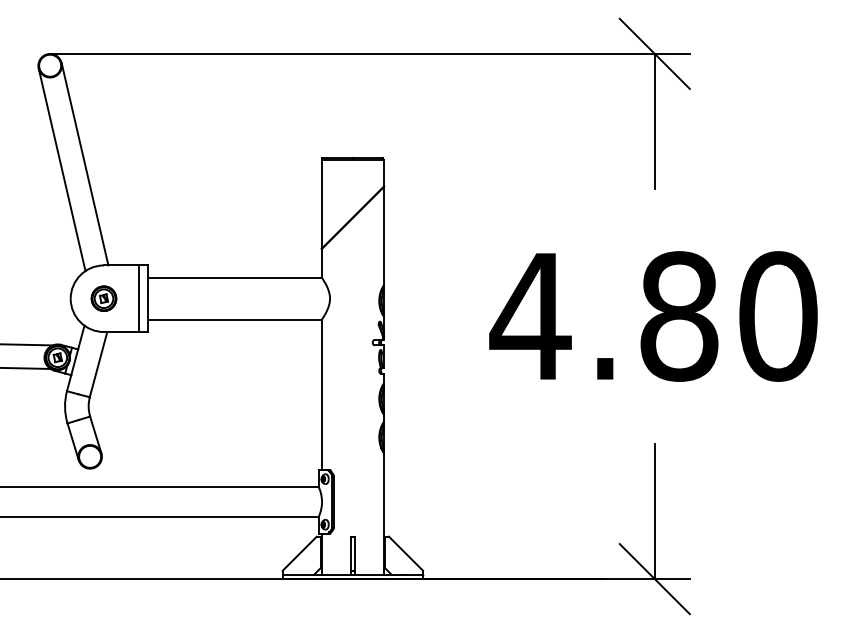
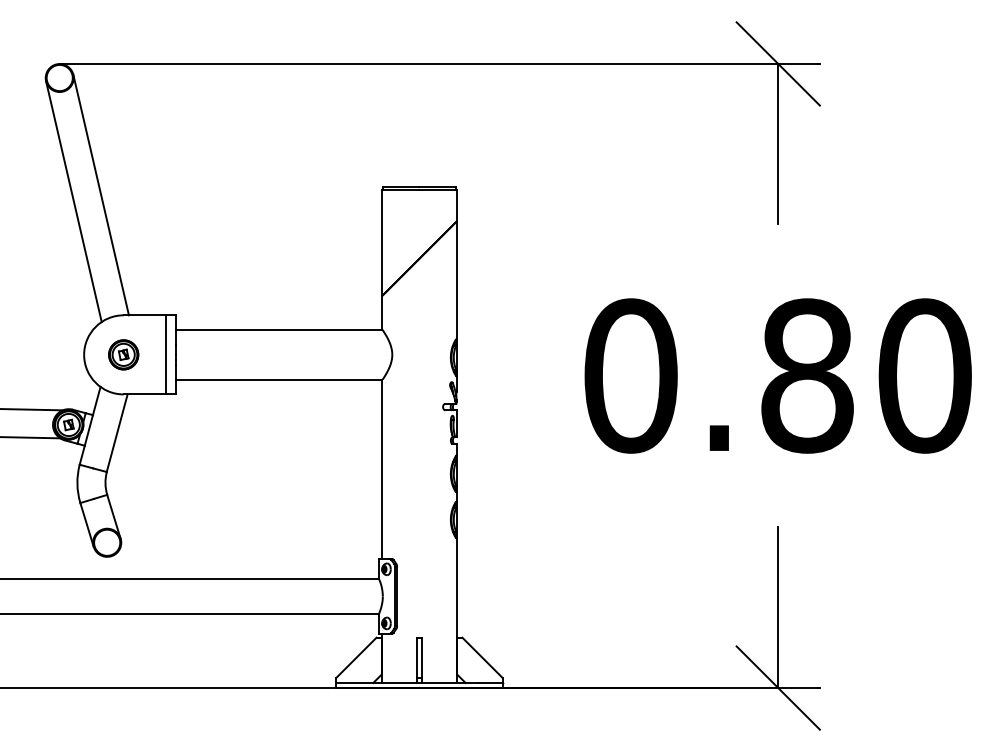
text: (530, 316) -> (630, 375), 4.80 -> 0.80

